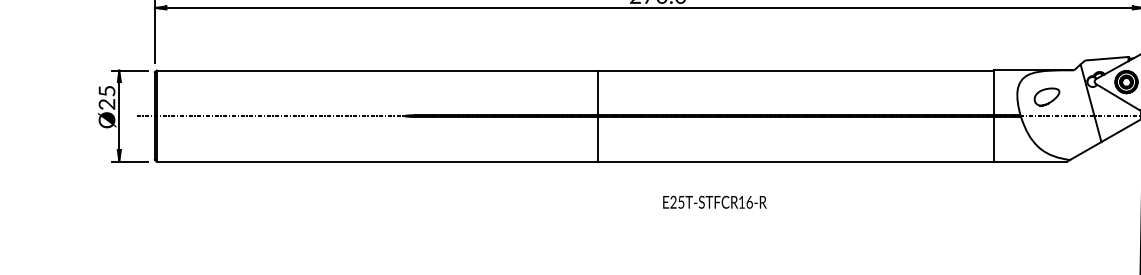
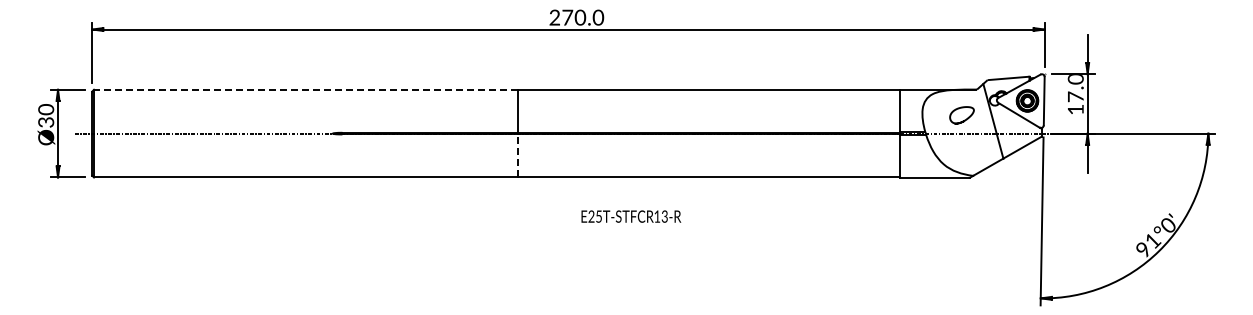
line: (376, 70) -> (305, 89), solid -> dashed
text: (107, 97) -> (46, 115), Ø25 -> Ø30
curve: (1049, 101) -> (964, 119), moved
line: (597, 138) -> (518, 155), solid -> dashed
text: (749, 201) -> (664, 215), 16-R -> 13-R

